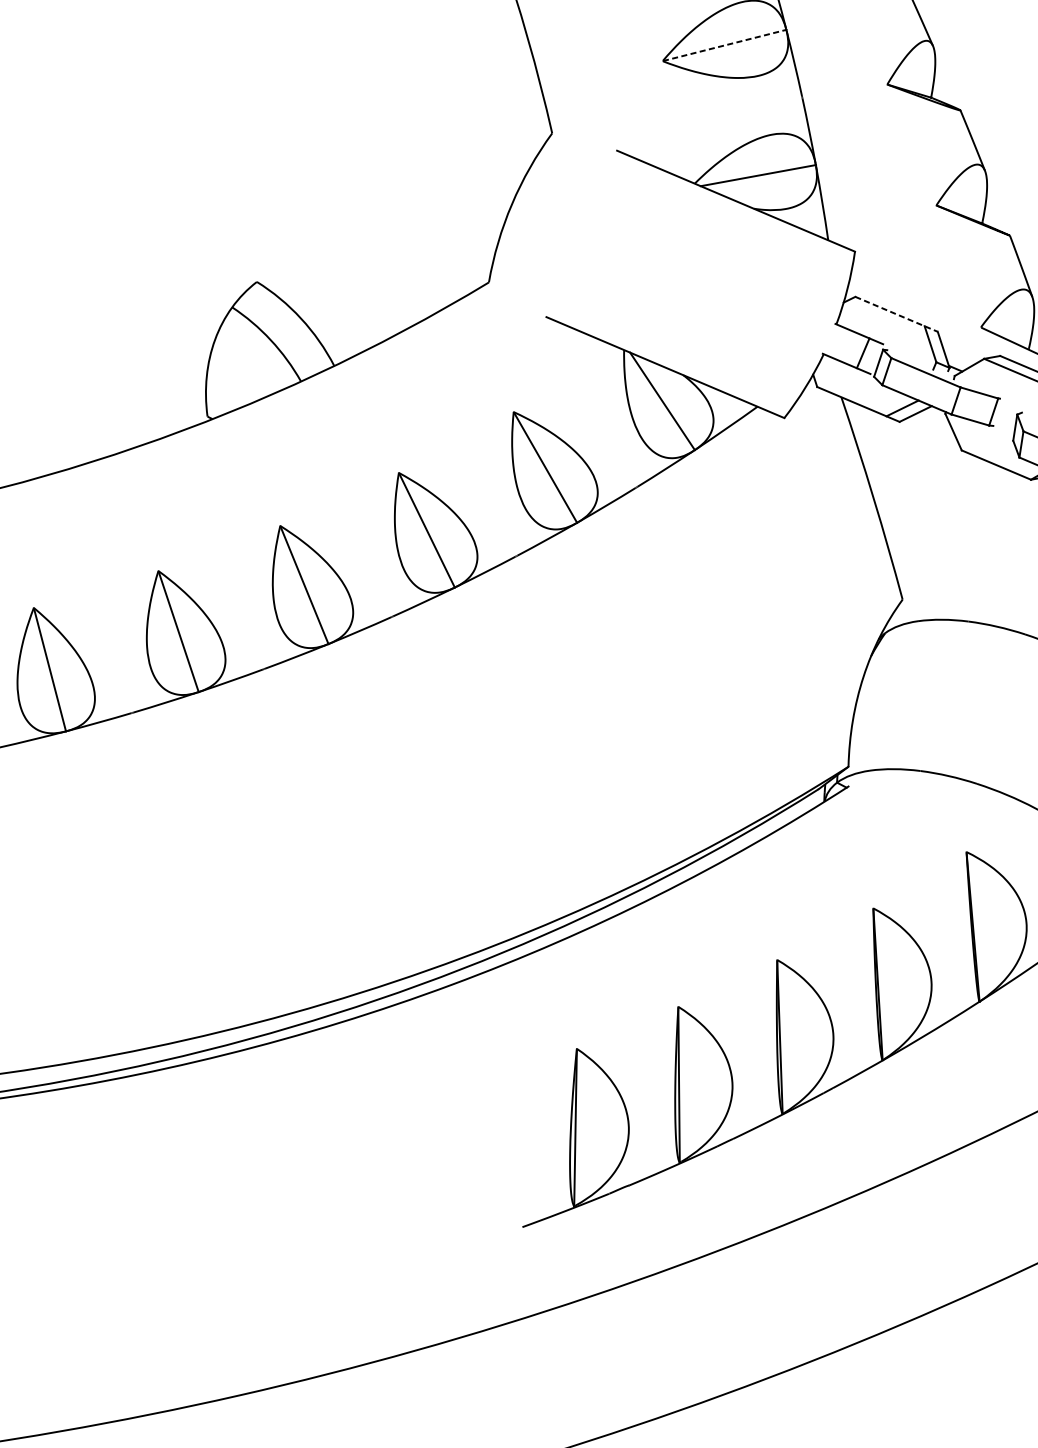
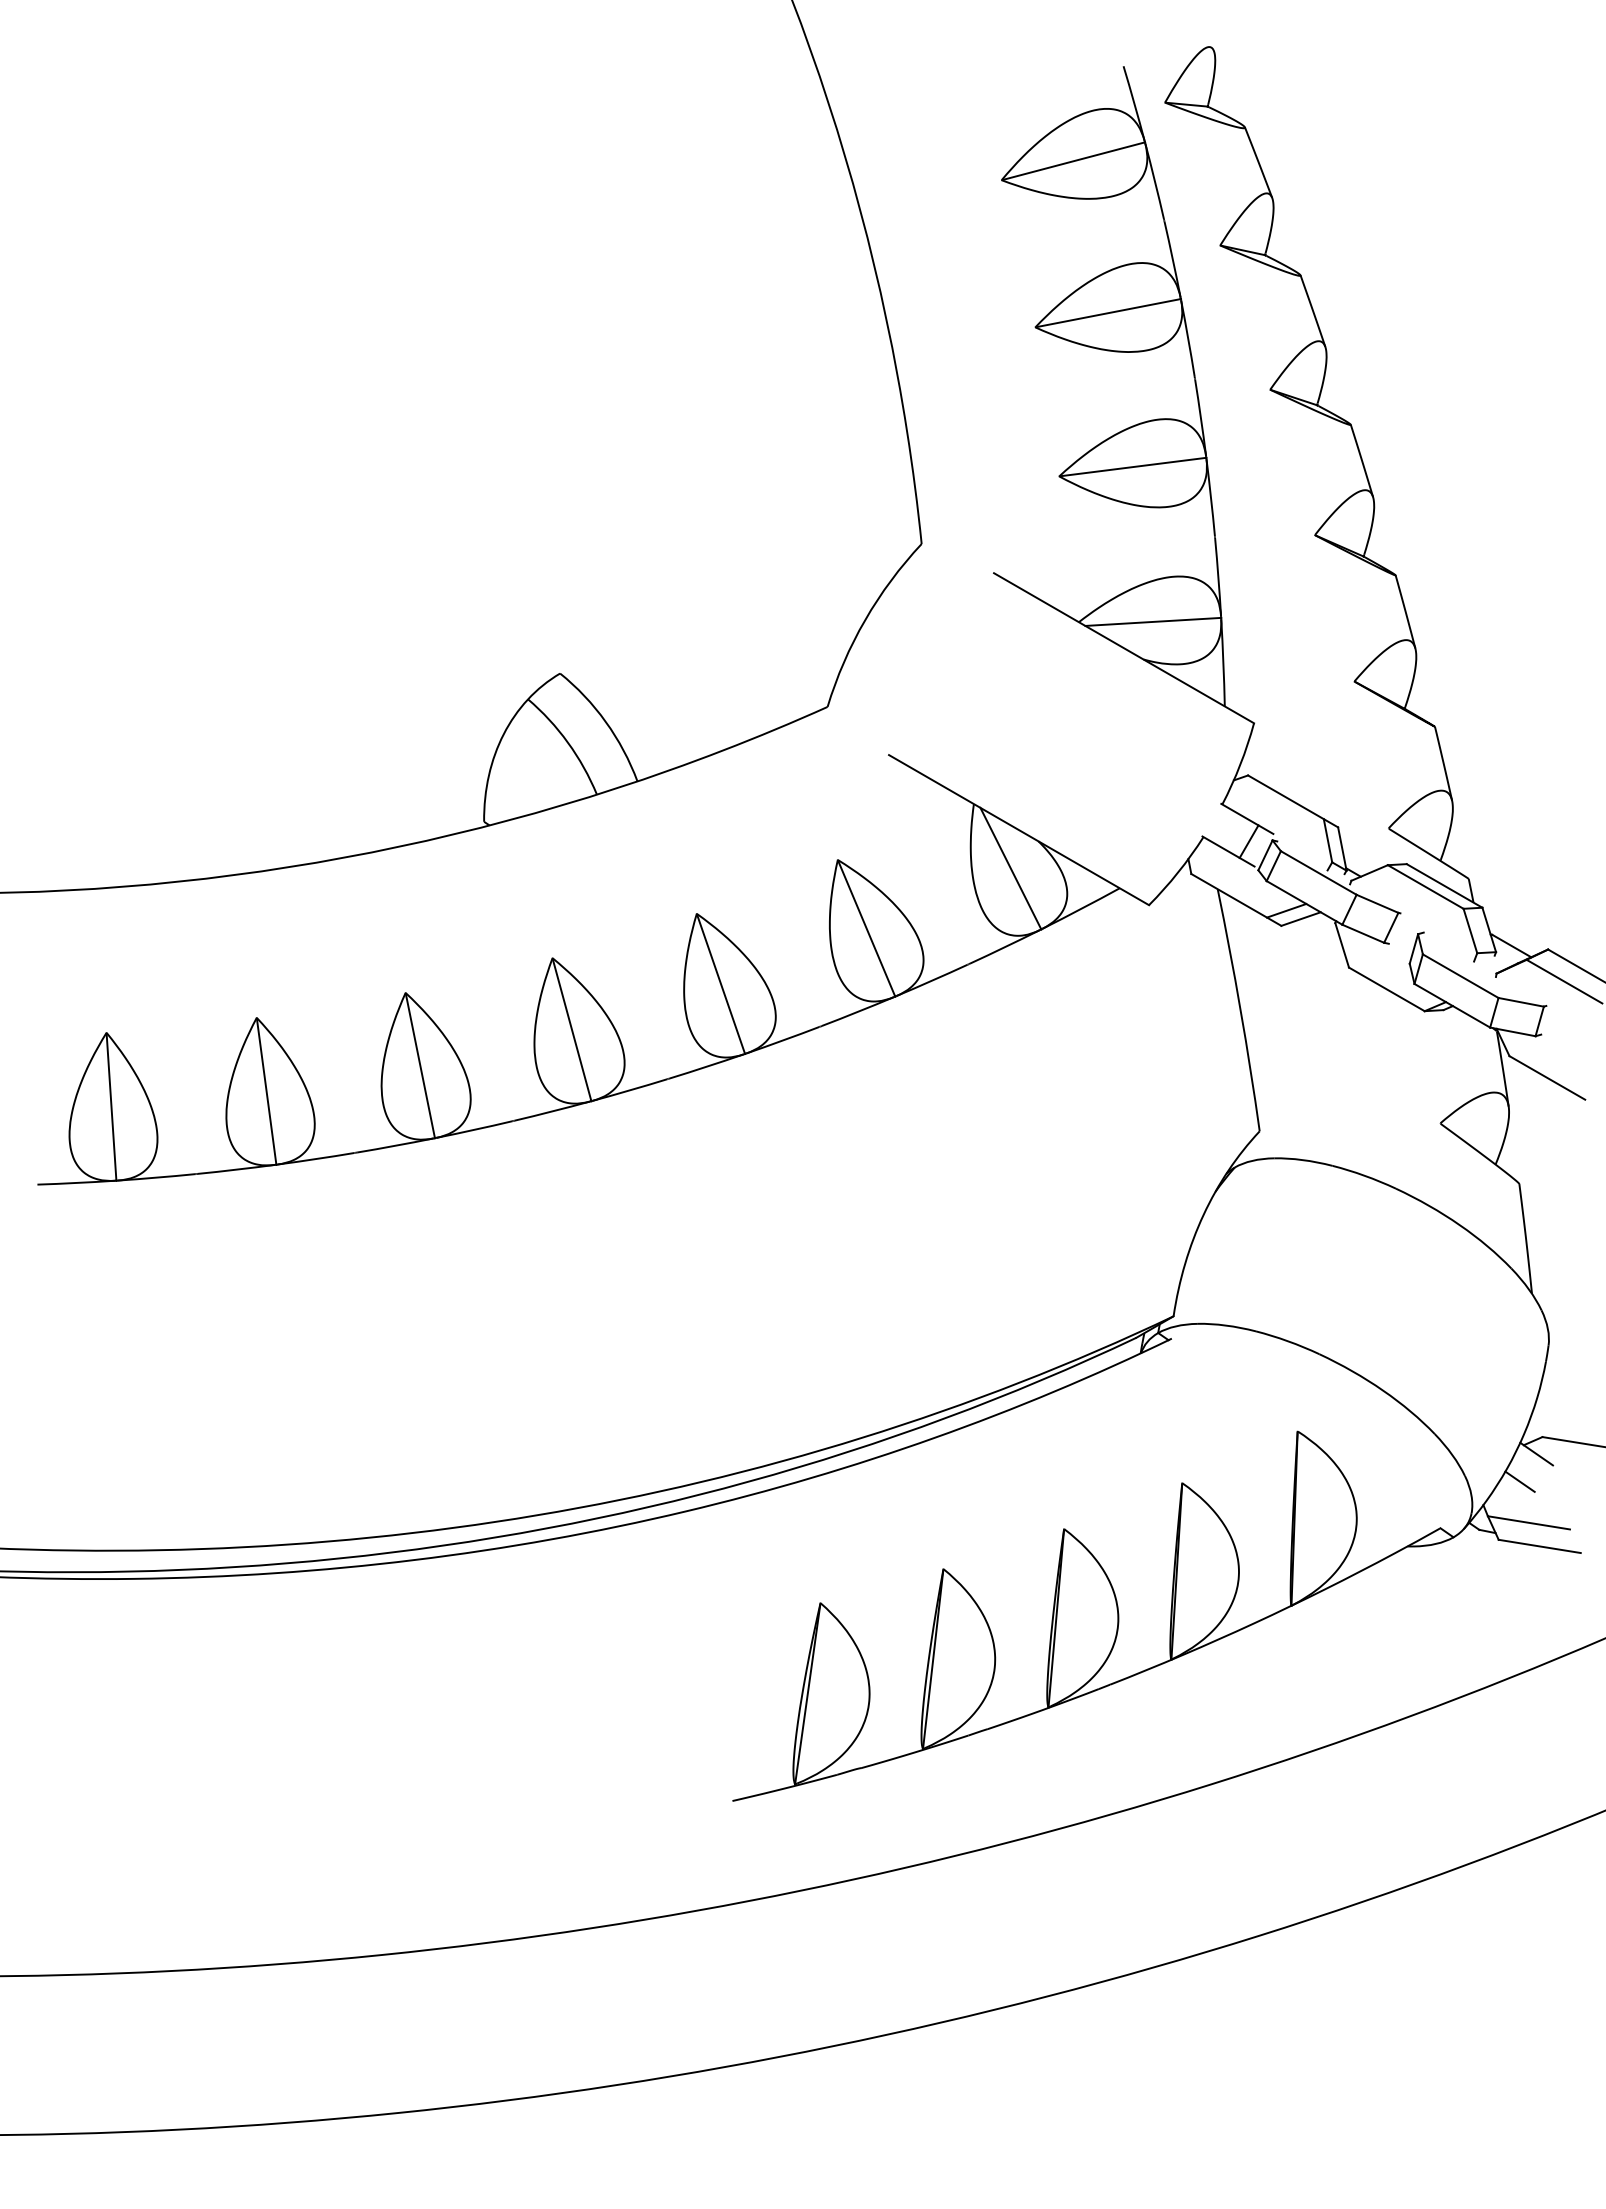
line: (724, 45) -> (1132, 467), dashed -> solid
line: (896, 314) -> (1293, 801), dashed -> solid

